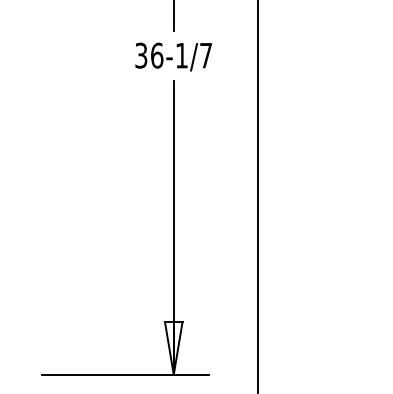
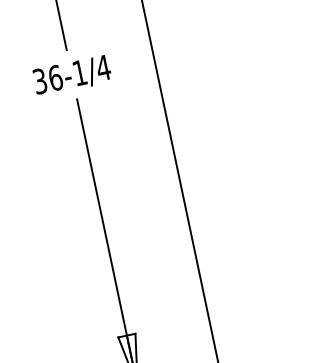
text: (205, 55) -> (102, 67), 36-1/7 -> 36-1/4

